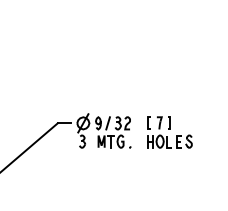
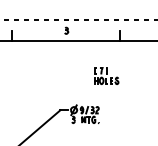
part: (169, 131) -> (106, 75), moved

